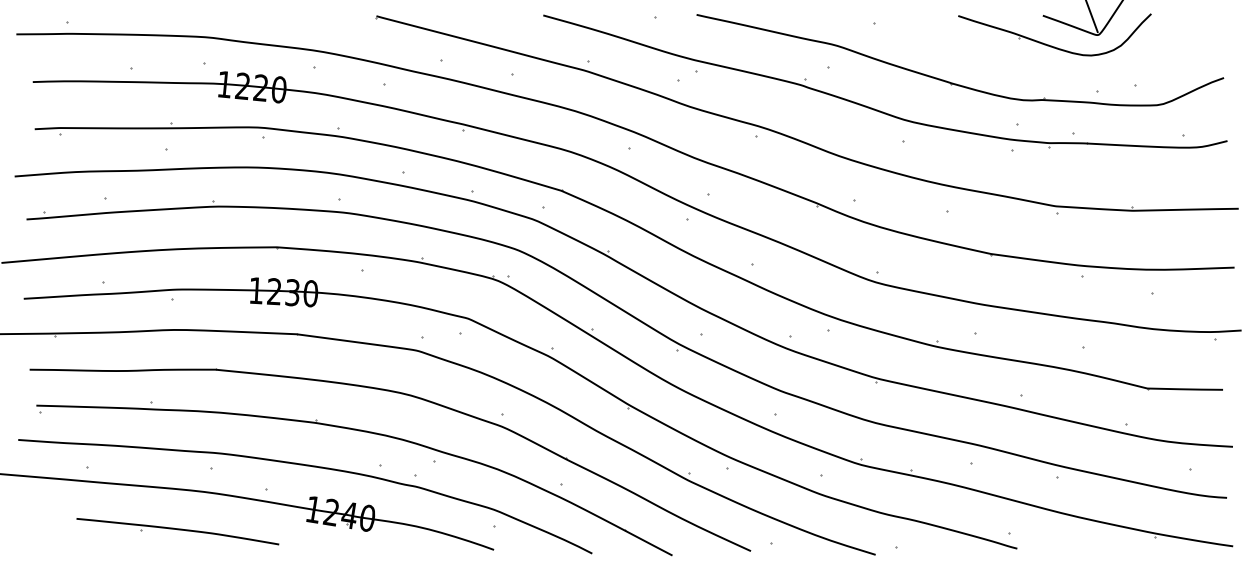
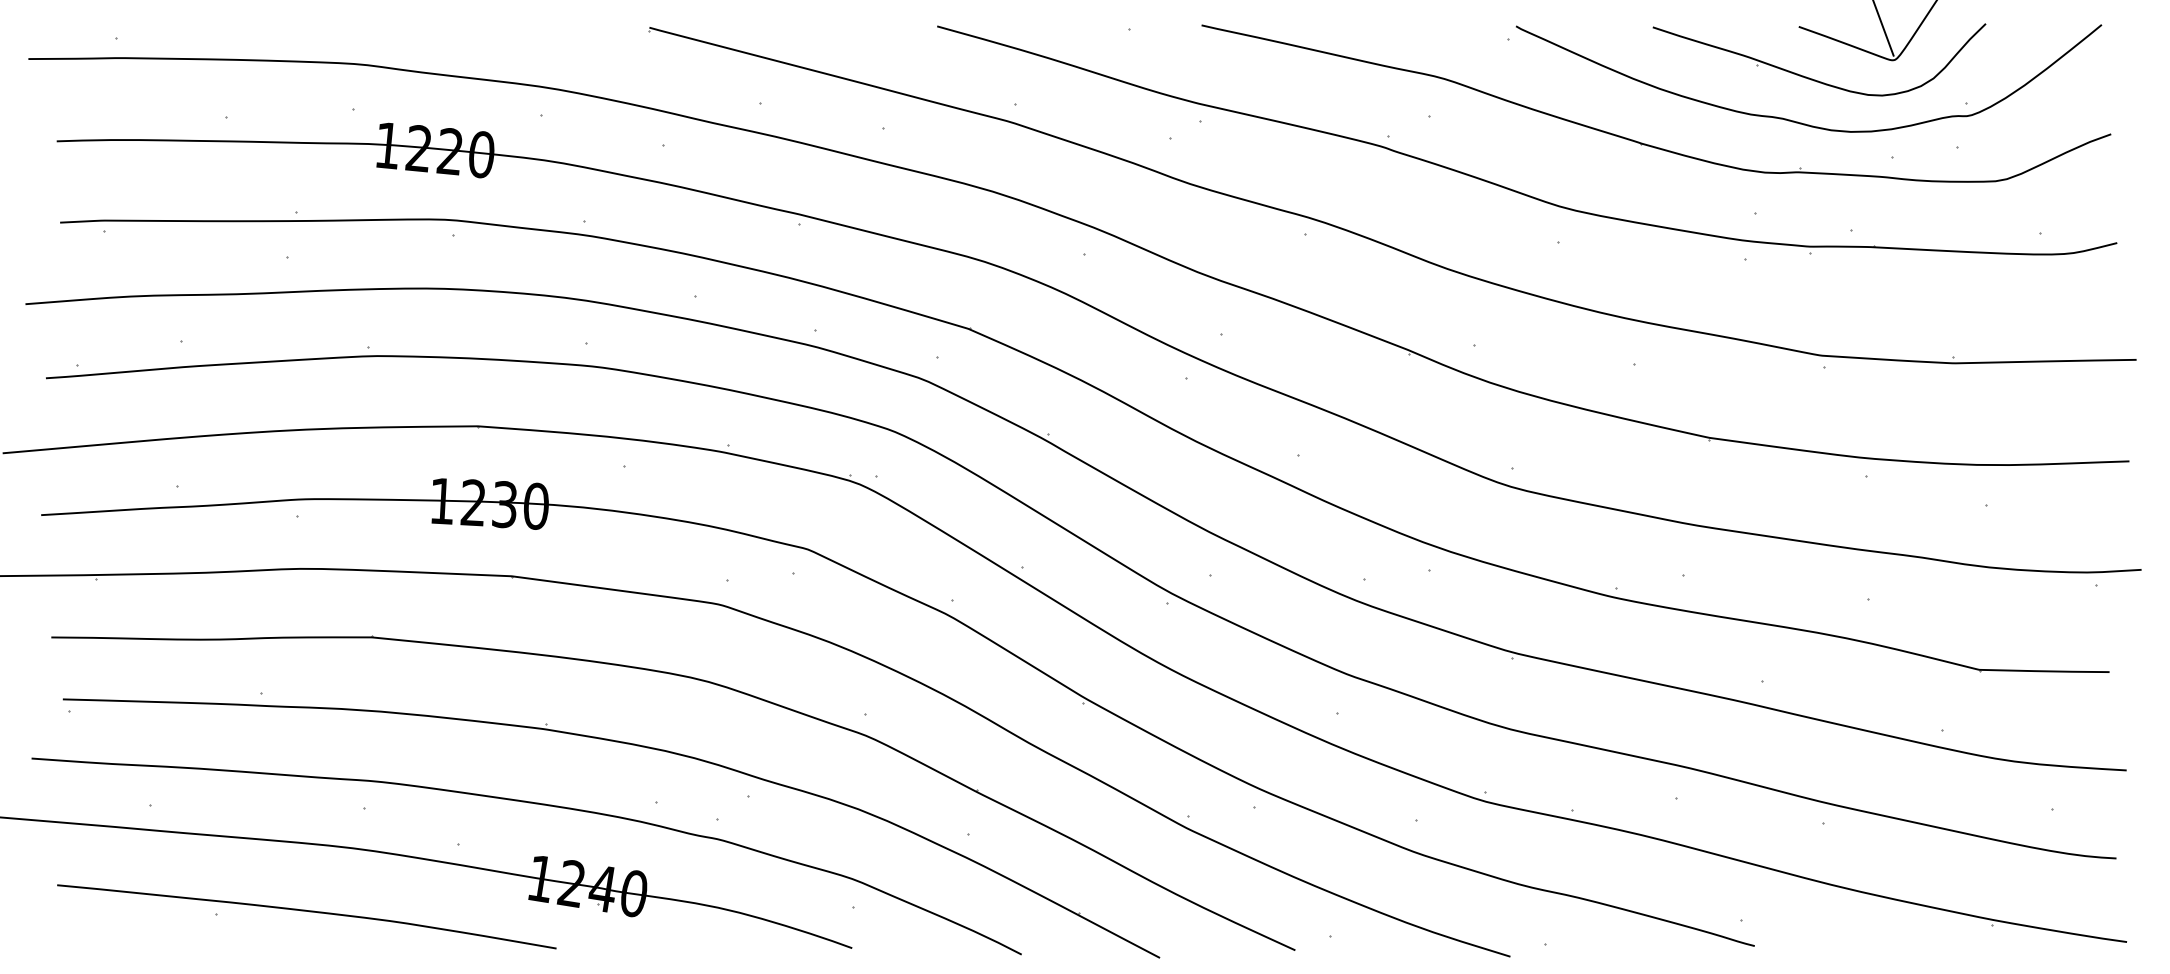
part: (1040, 69) -> (1794, 119), added
part: (177, 531) -> (306, 916), size x1.43

